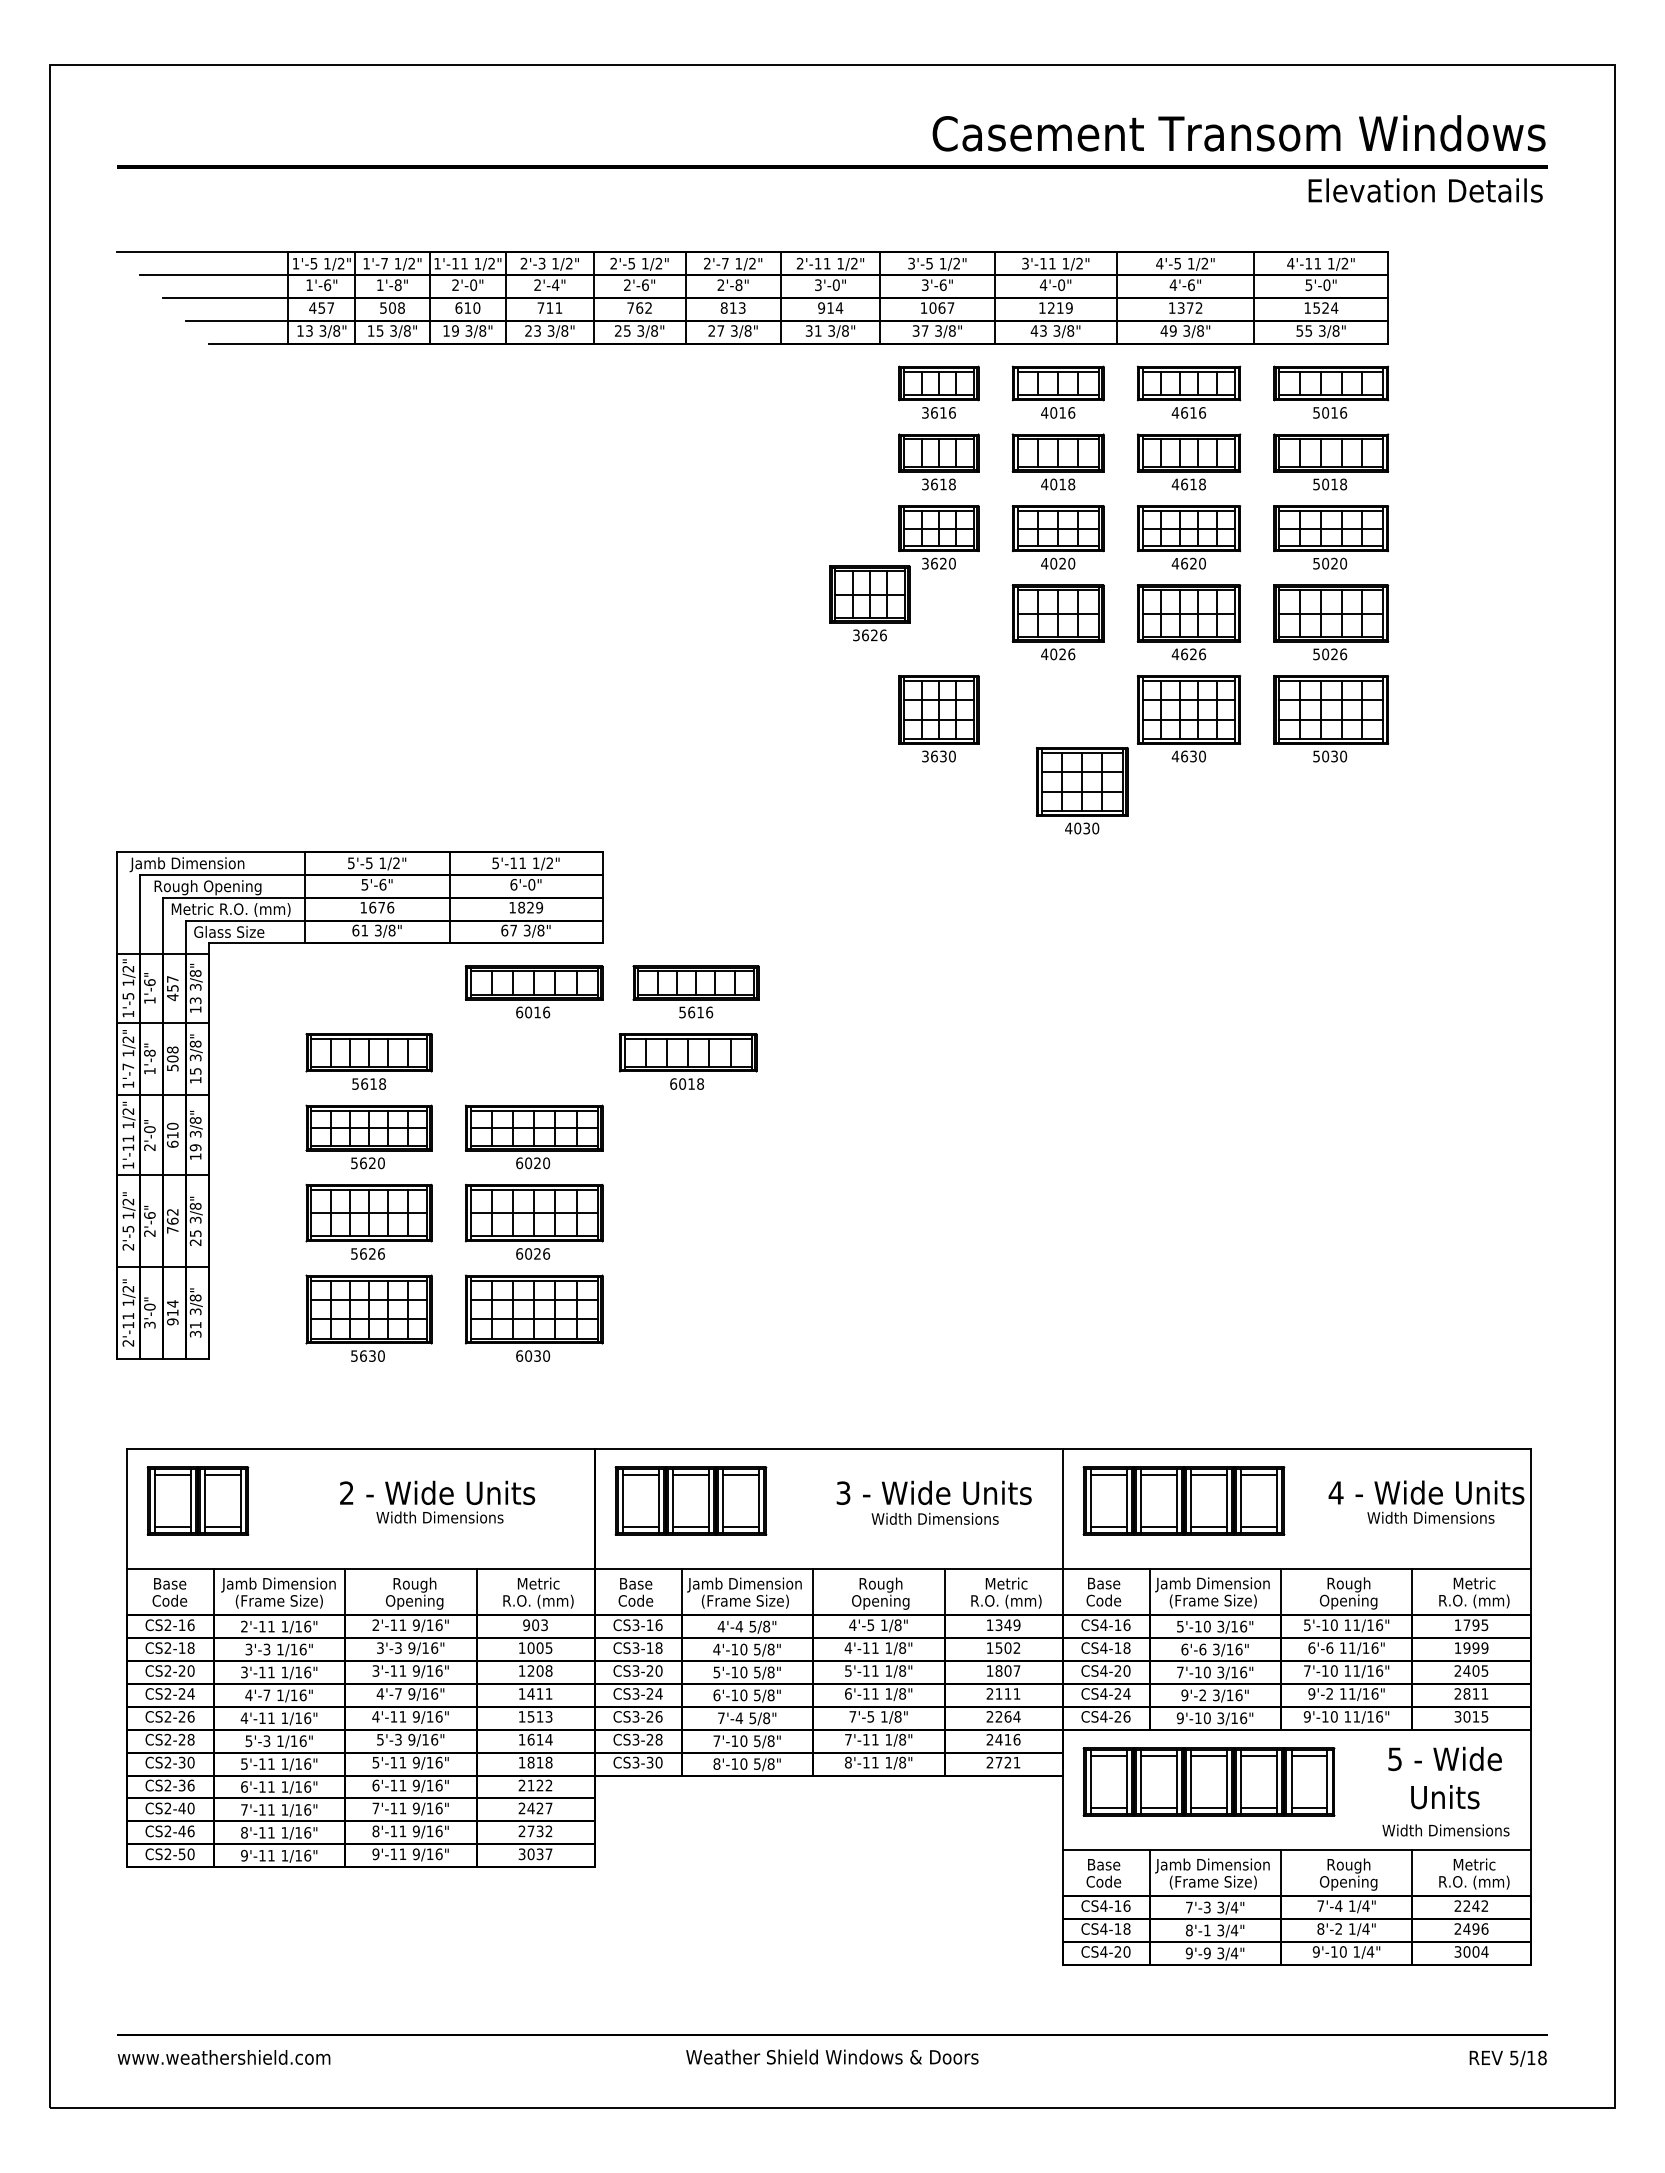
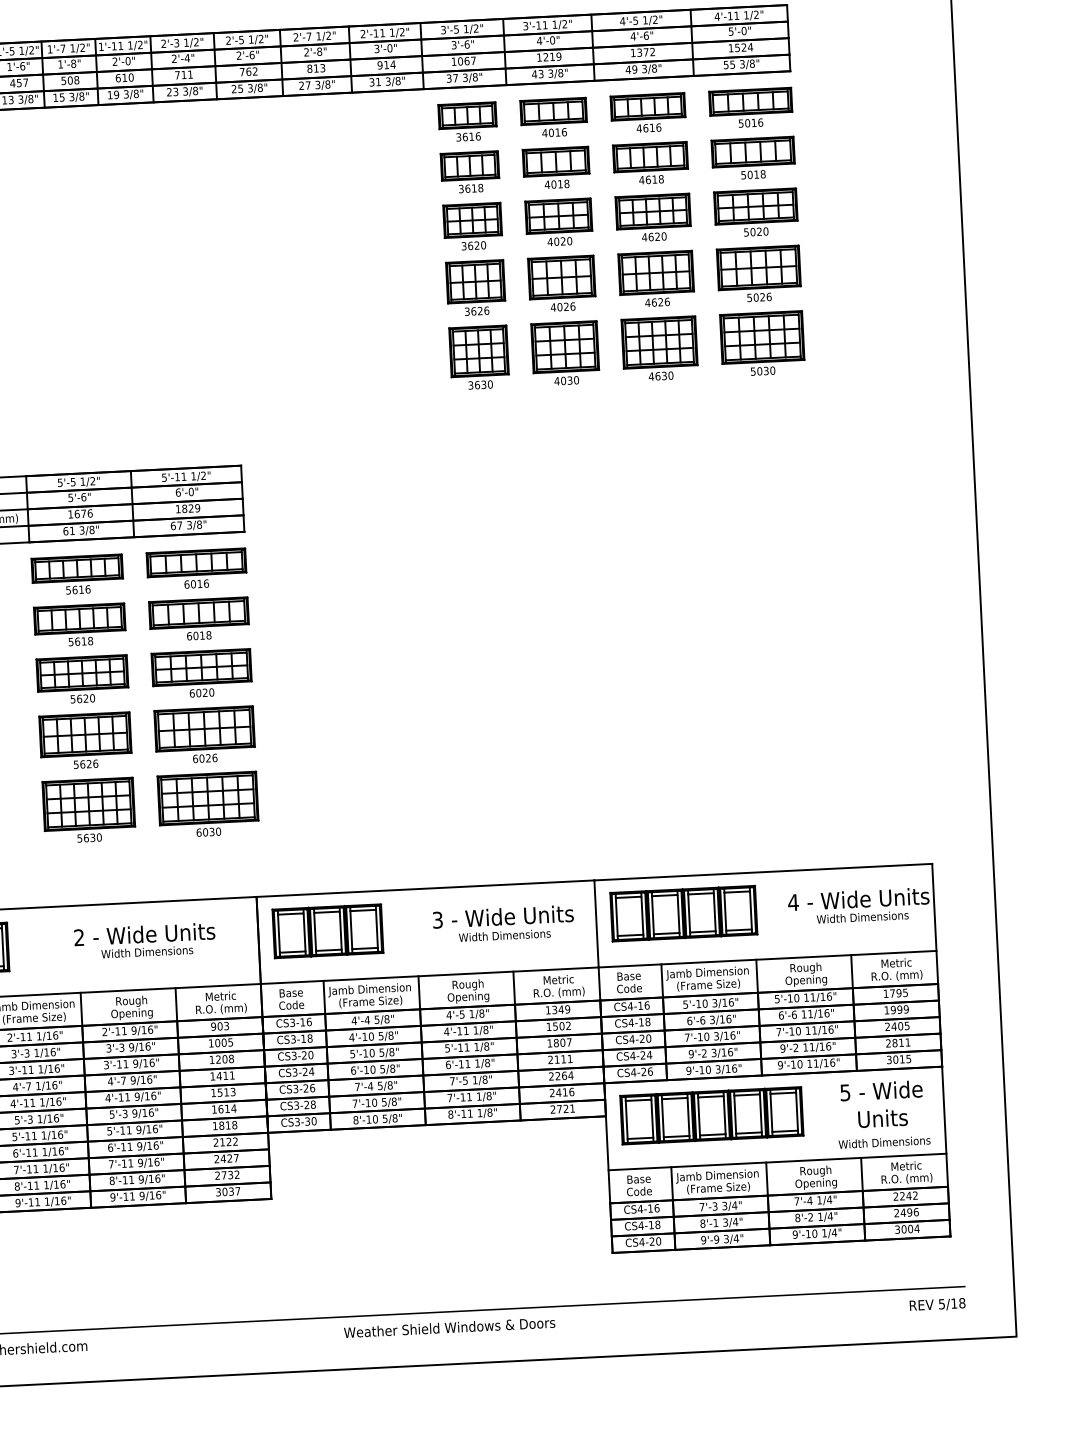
part: (869, 603) -> (475, 288), moved
part: (1081, 790) -> (564, 353), moved
part: (695, 991) -> (77, 574), moved
part: (688, 1061) -> (199, 619), moved

